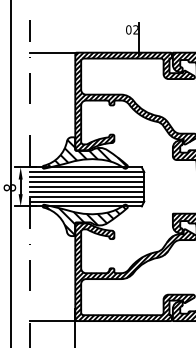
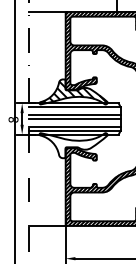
line: (86, 177) -> (74, 111), removed
line: (86, 191) -> (74, 122), removed
hatch: (84, 219) -> (73, 144), removed

